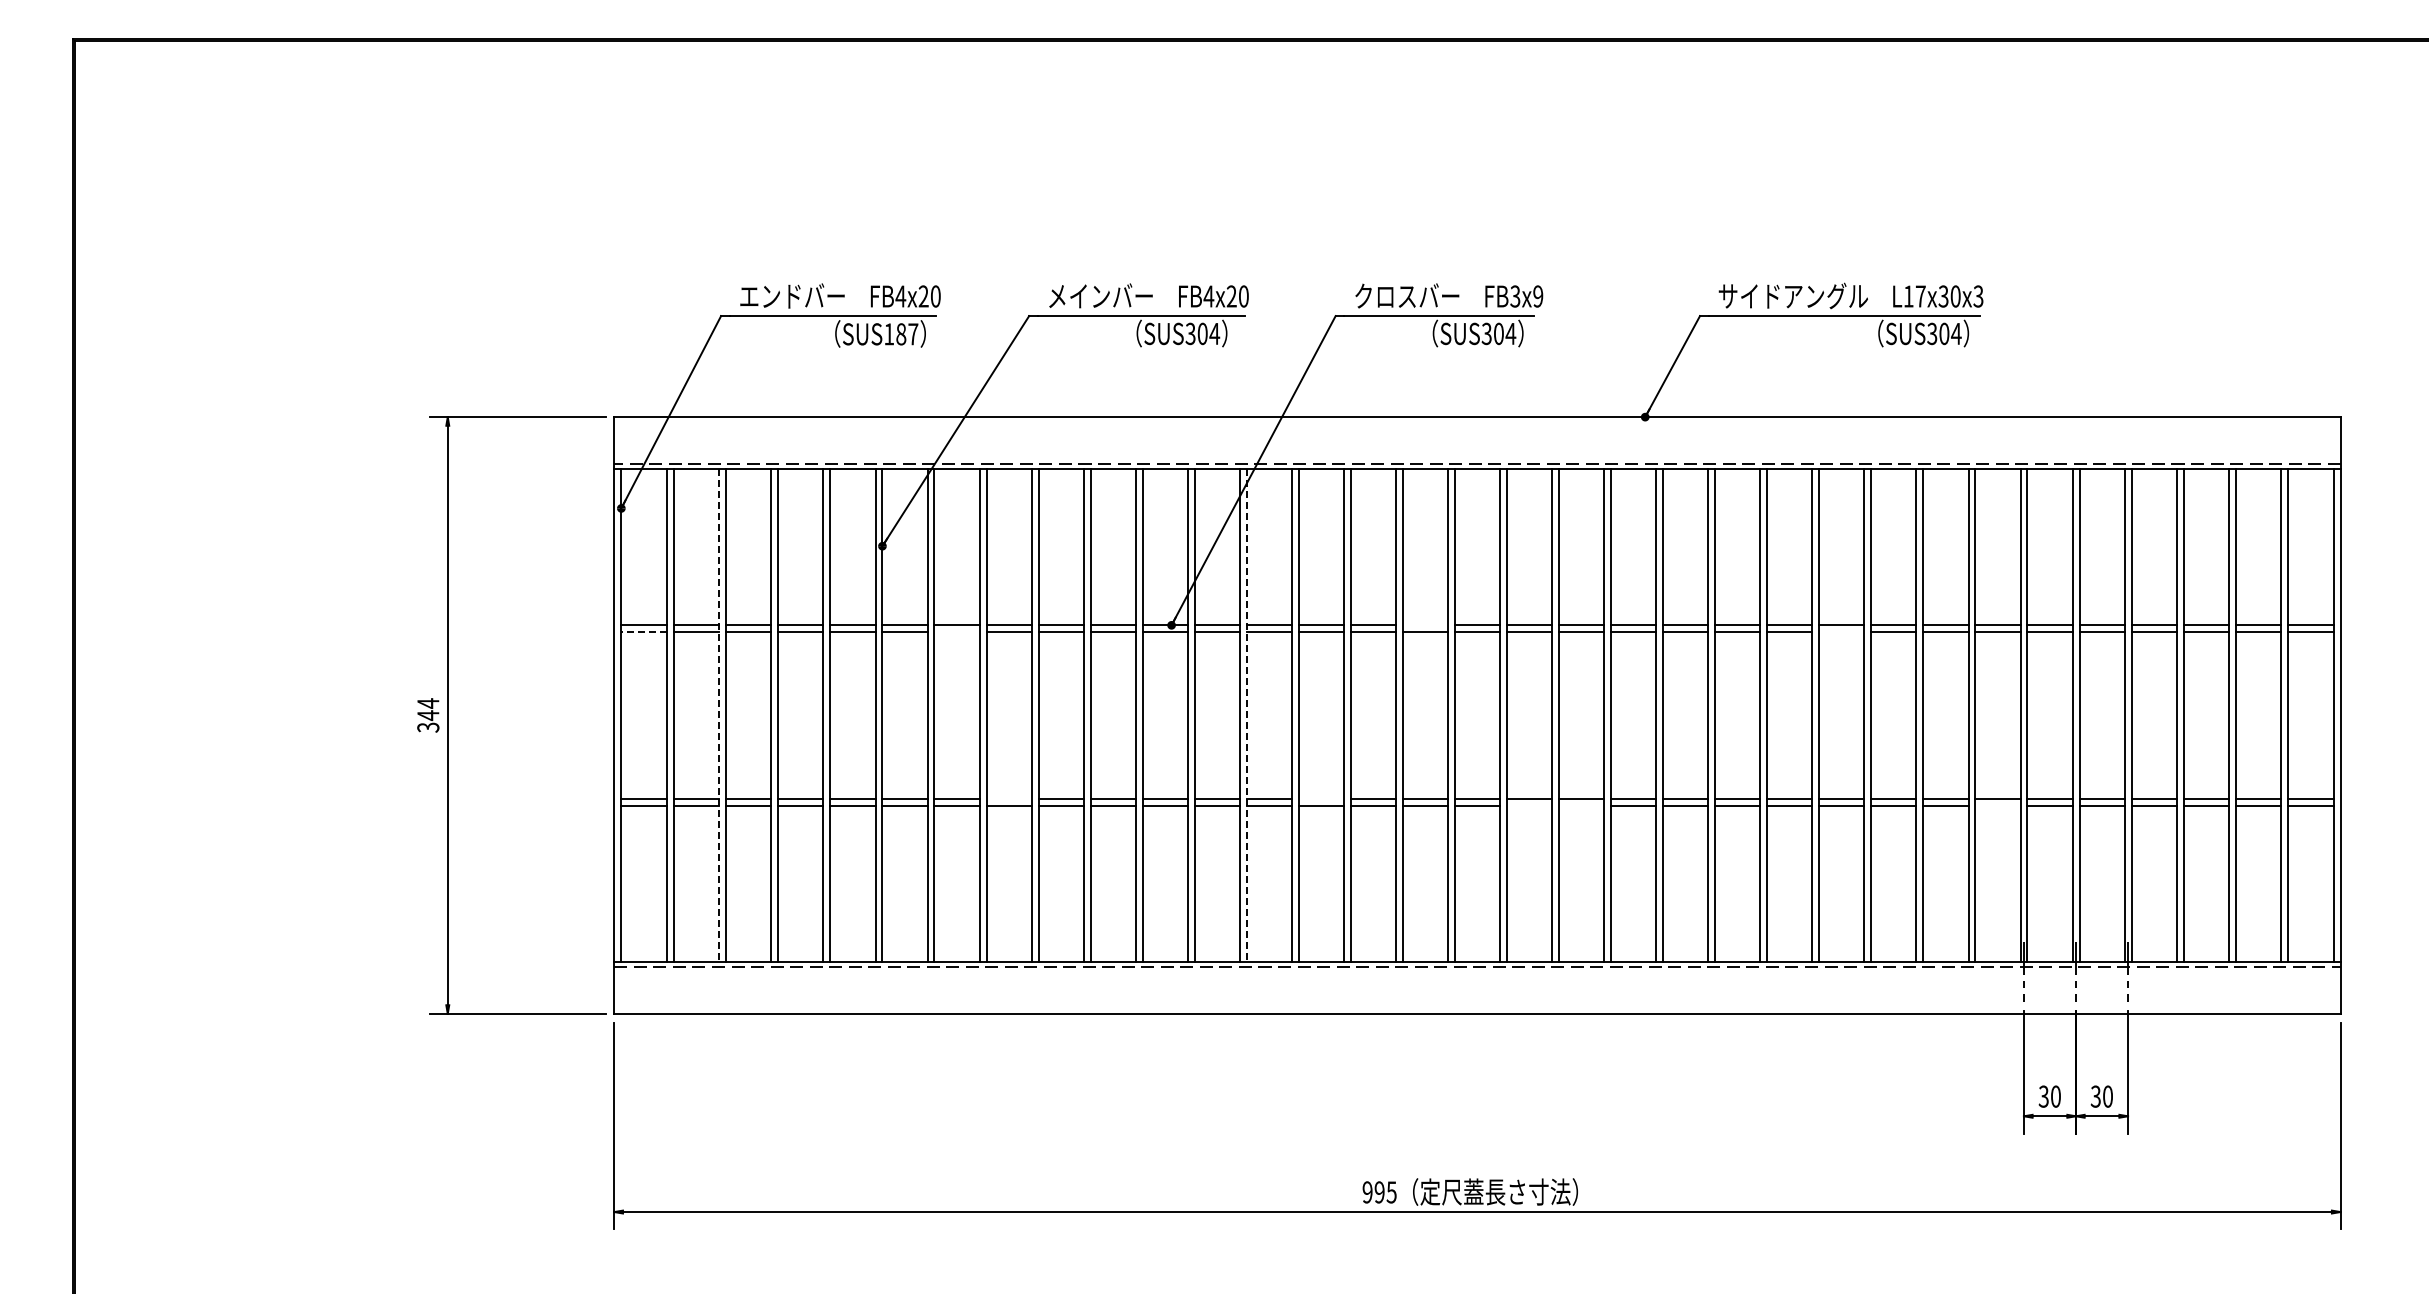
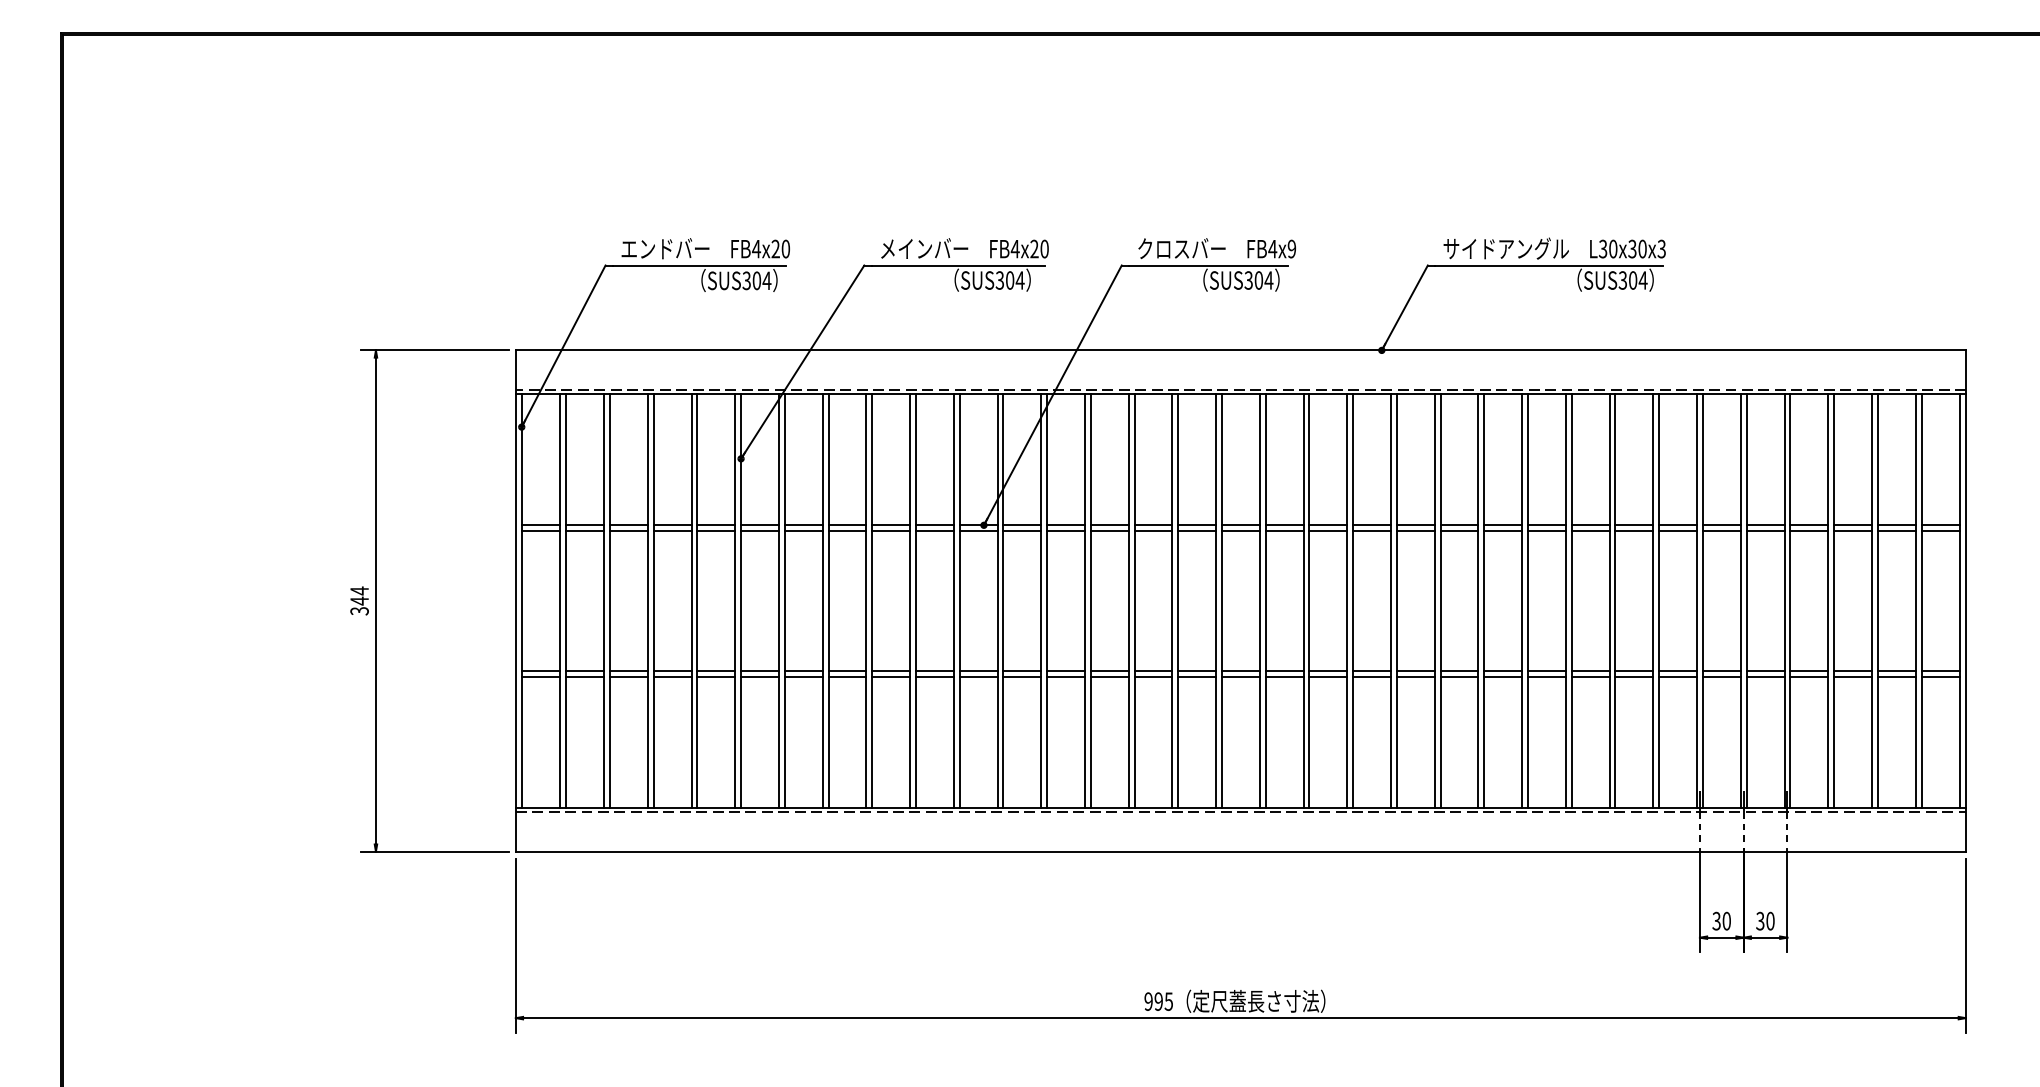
text: (1515, 296) -> (1272, 249), FB3x9 -> FB4x9
text: (1914, 296) -> (1608, 249), L17x30x3 -> L30x30x3
text: (901, 334) -> (757, 280), SUS187 -> SUS304
line: (1425, 625) -> (1197, 525), added
line: (644, 632) -> (541, 531), dashed -> solid
line: (956, 632) -> (803, 531), added
line: (1841, 632) -> (1546, 531), added
line: (719, 716) -> (604, 601), dashed -> solid
line: (1246, 716) -> (1046, 601), dashed -> solid
line: (1008, 798) -> (846, 670), added
line: (1320, 798) -> (1109, 670), added
line: (1529, 805) -> (1284, 676), added
line: (1581, 805) -> (1328, 676), added
line: (1997, 805) -> (1677, 676), added

